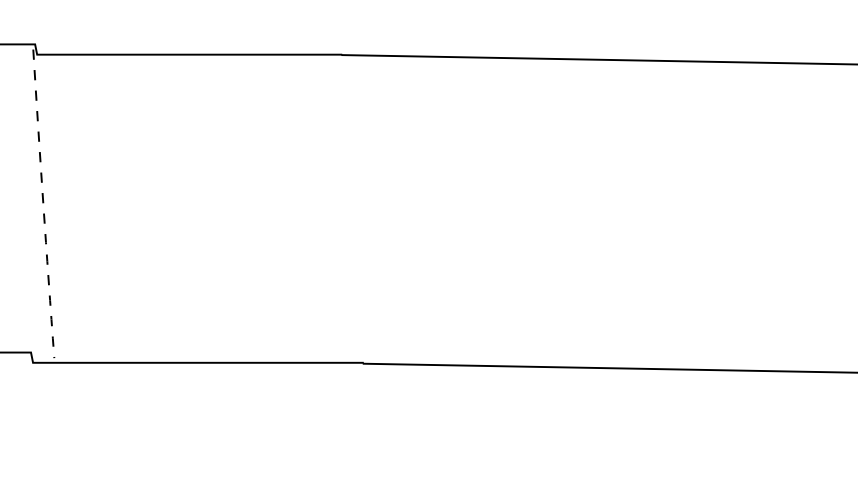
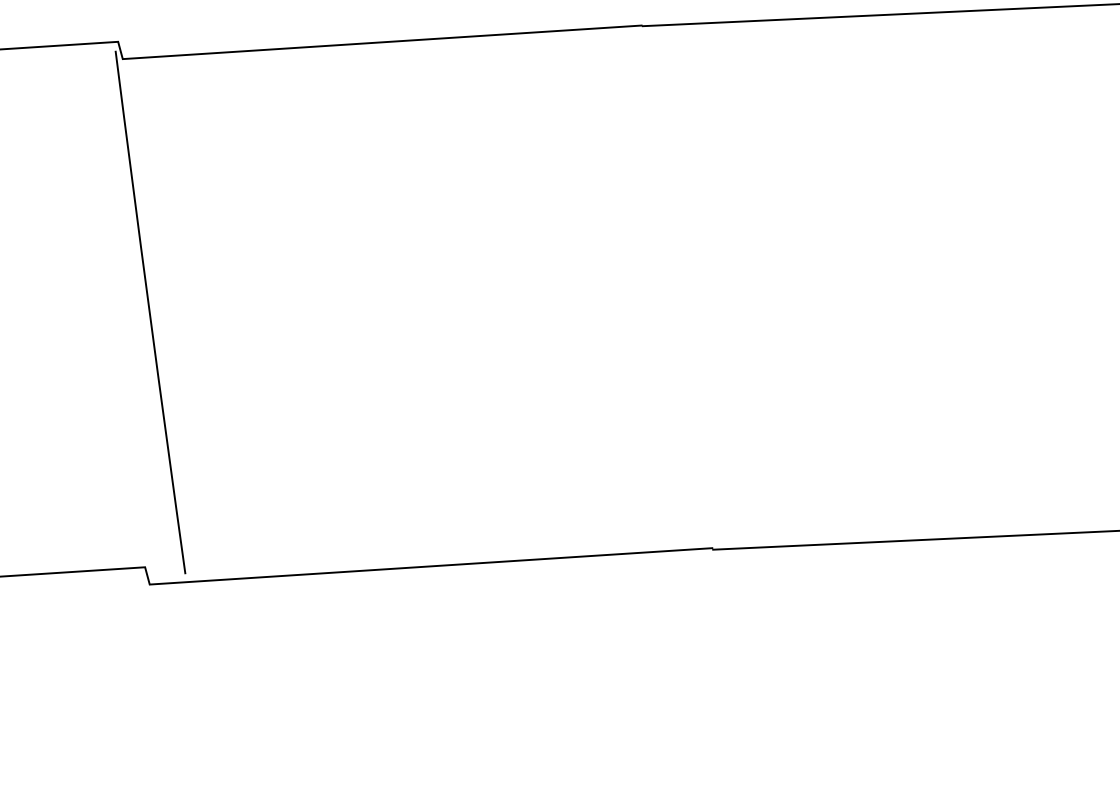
arc: (43, 203) -> (149, 311), dashed -> solid

